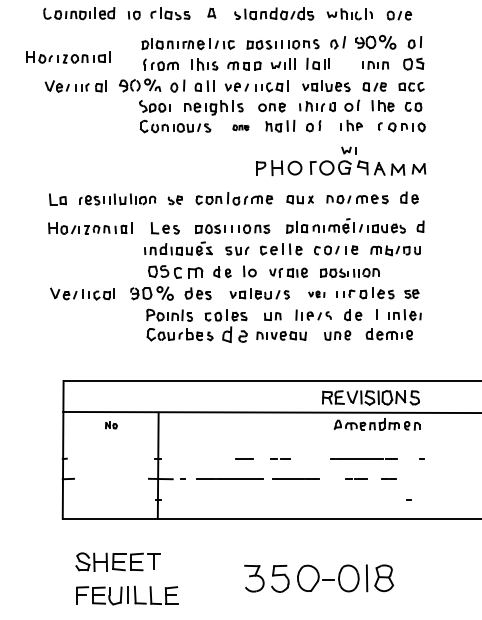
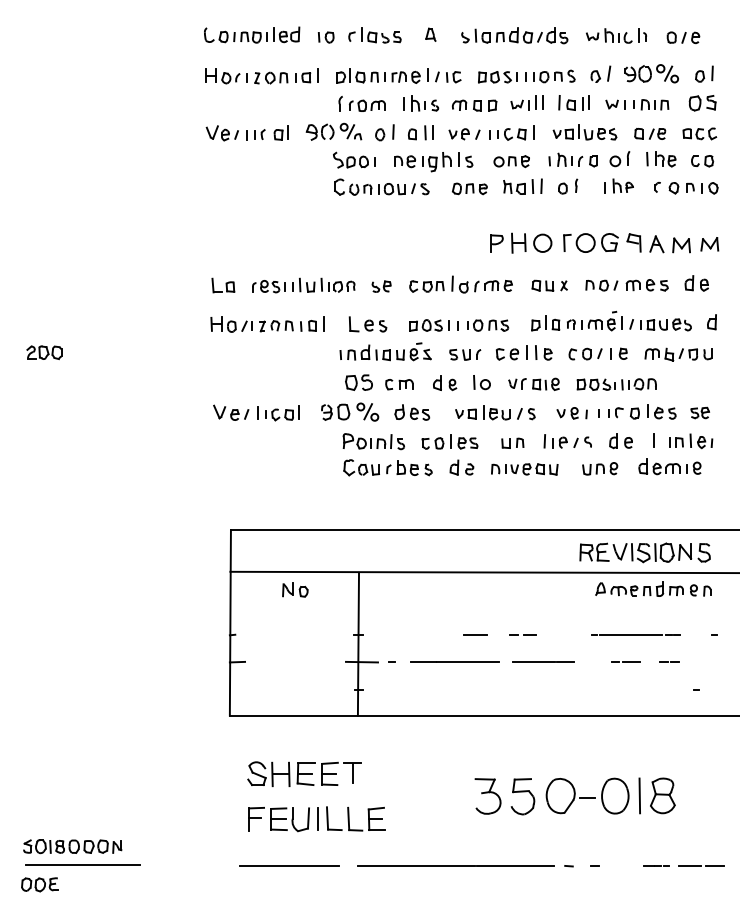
part: (68, 57) -> (261, 76), moved
part: (240, 127) -> (469, 188), size x1.67
part: (348, 150) -> (615, 104), moved
part: (188, 272) -> (399, 384), size x0.71
part: (316, 294) -> (571, 413), size x1.43
part: (234, 334) -> (461, 467), size x0.71
part: (111, 425) -> (295, 589), size x1.67

